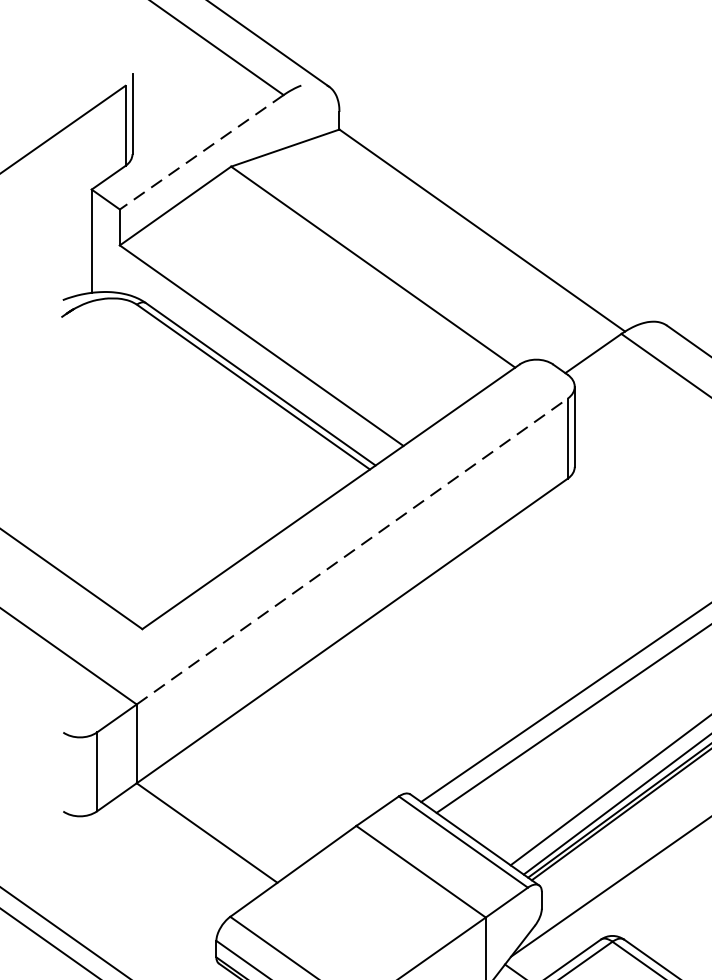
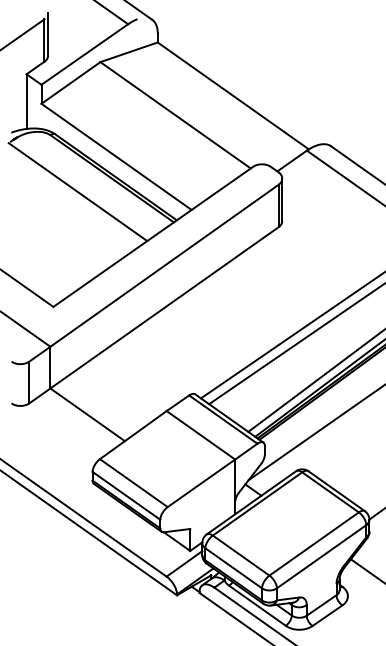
line: (201, 152) -> (84, 54), dashed -> solid
line: (187, 412) -> (77, 192), added
line: (352, 550) -> (164, 265), dashed -> solid

